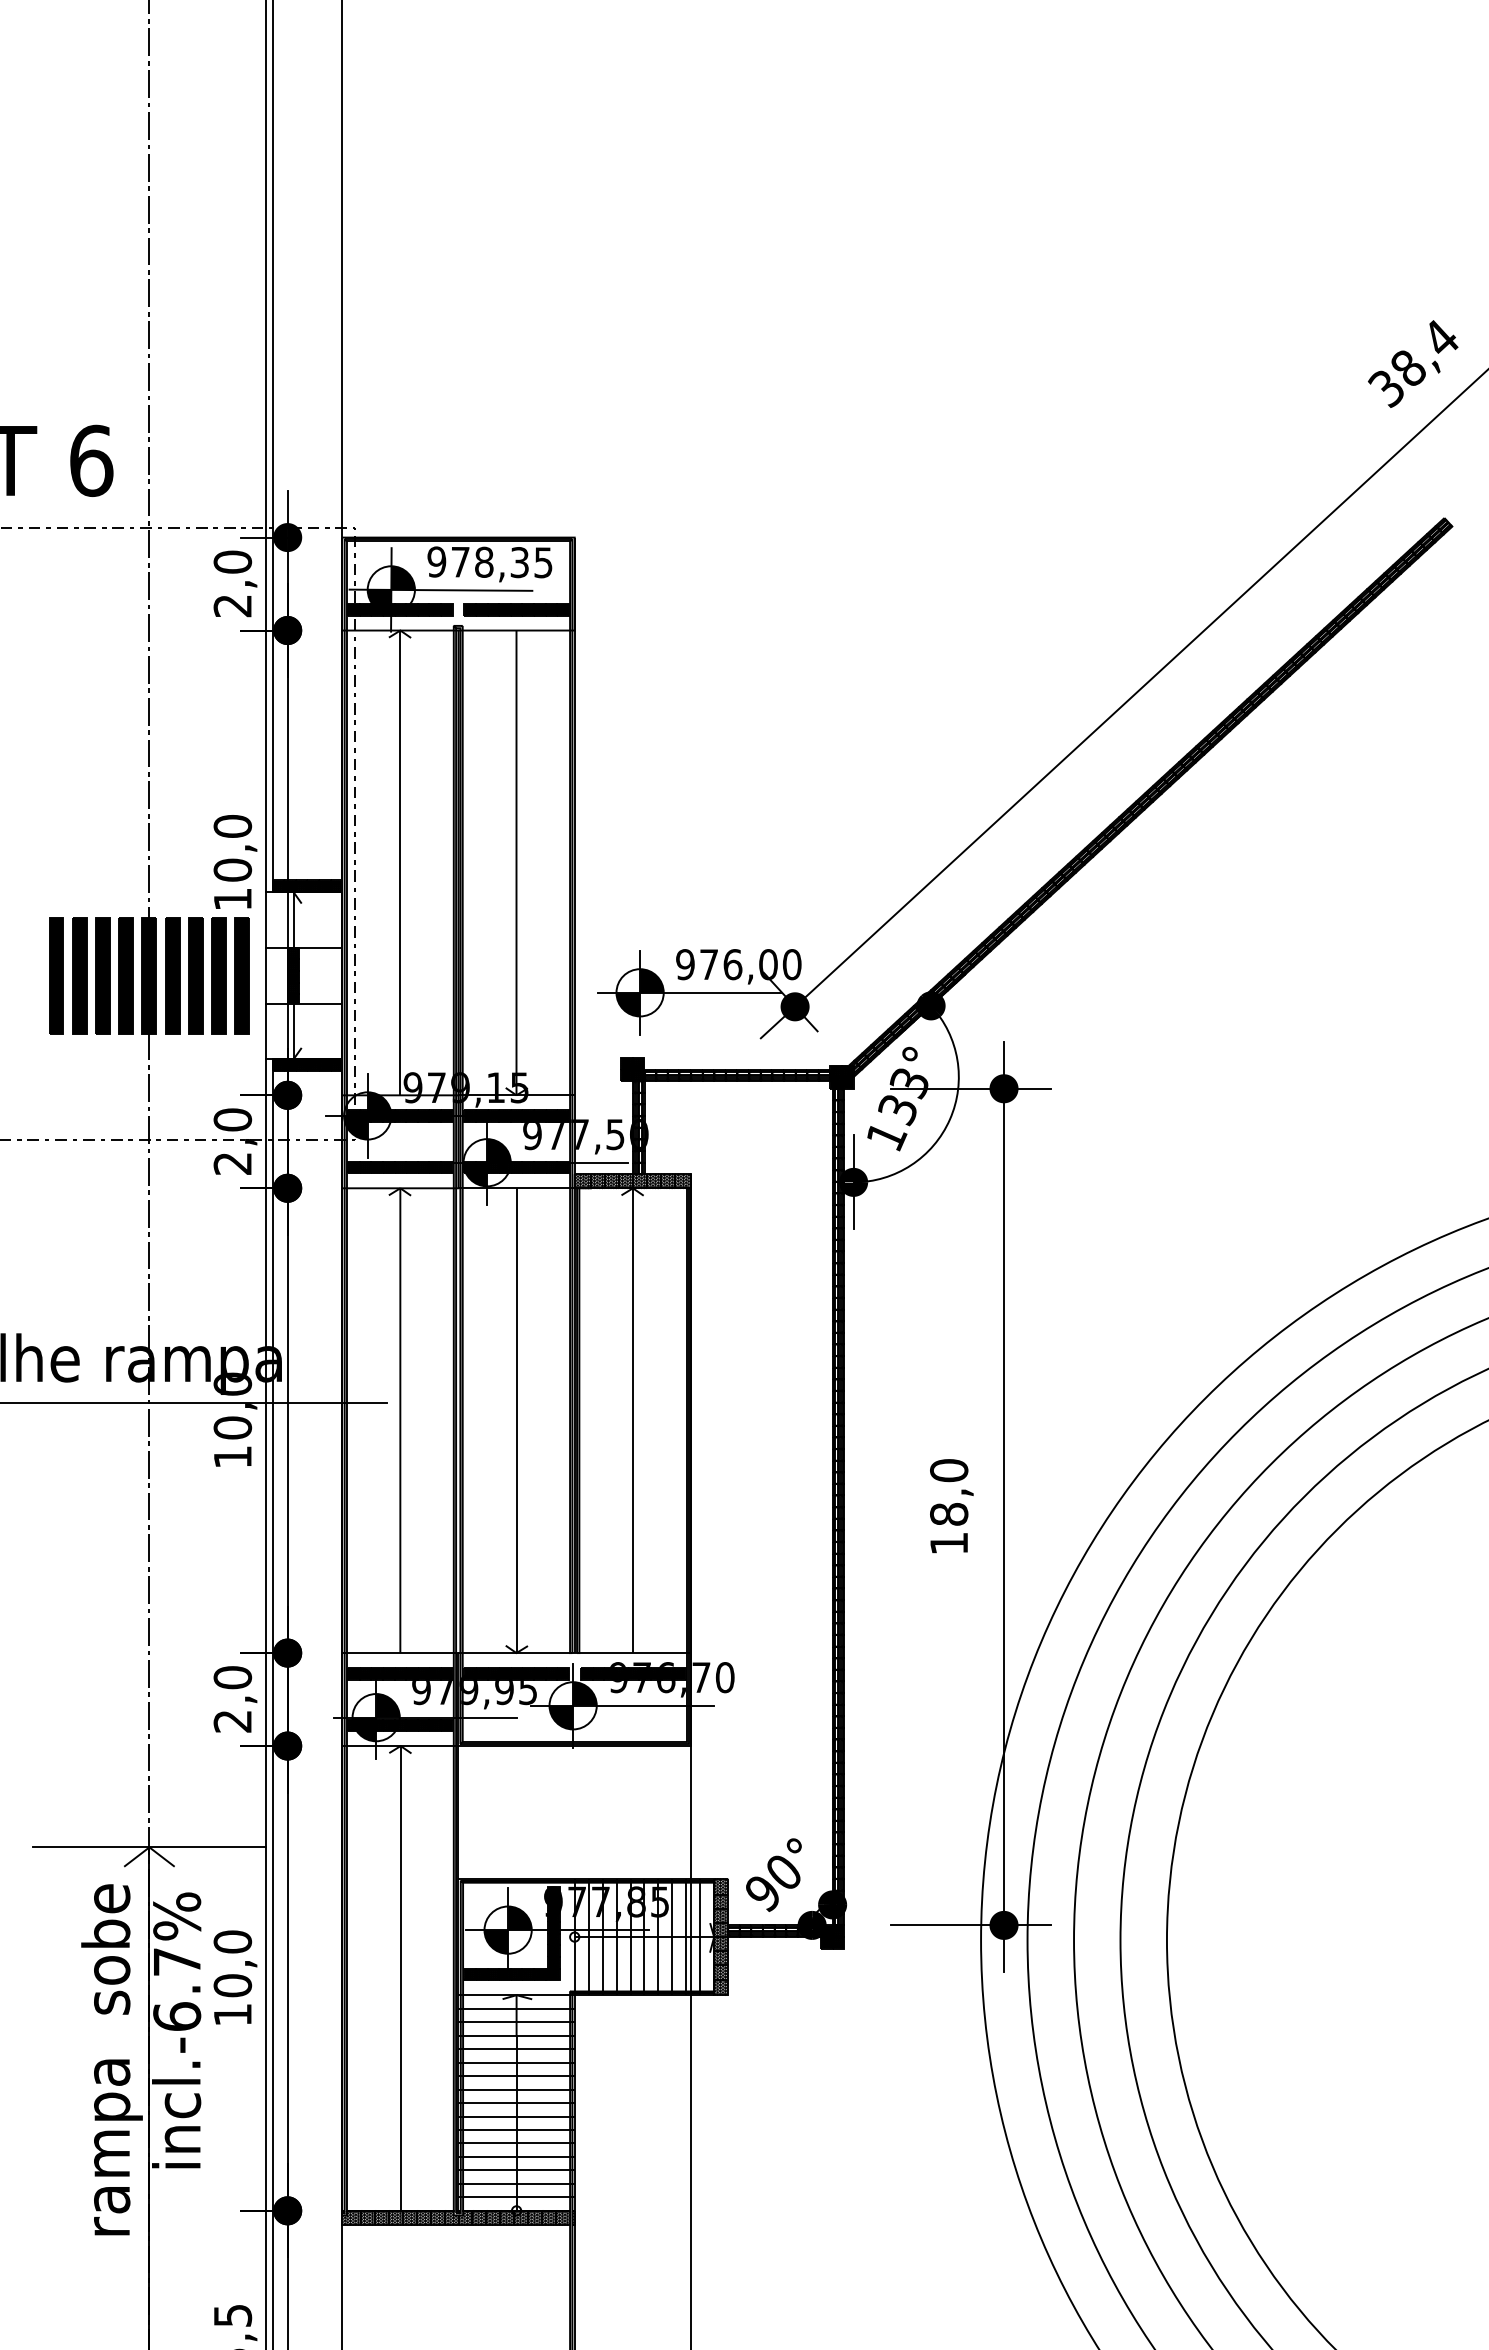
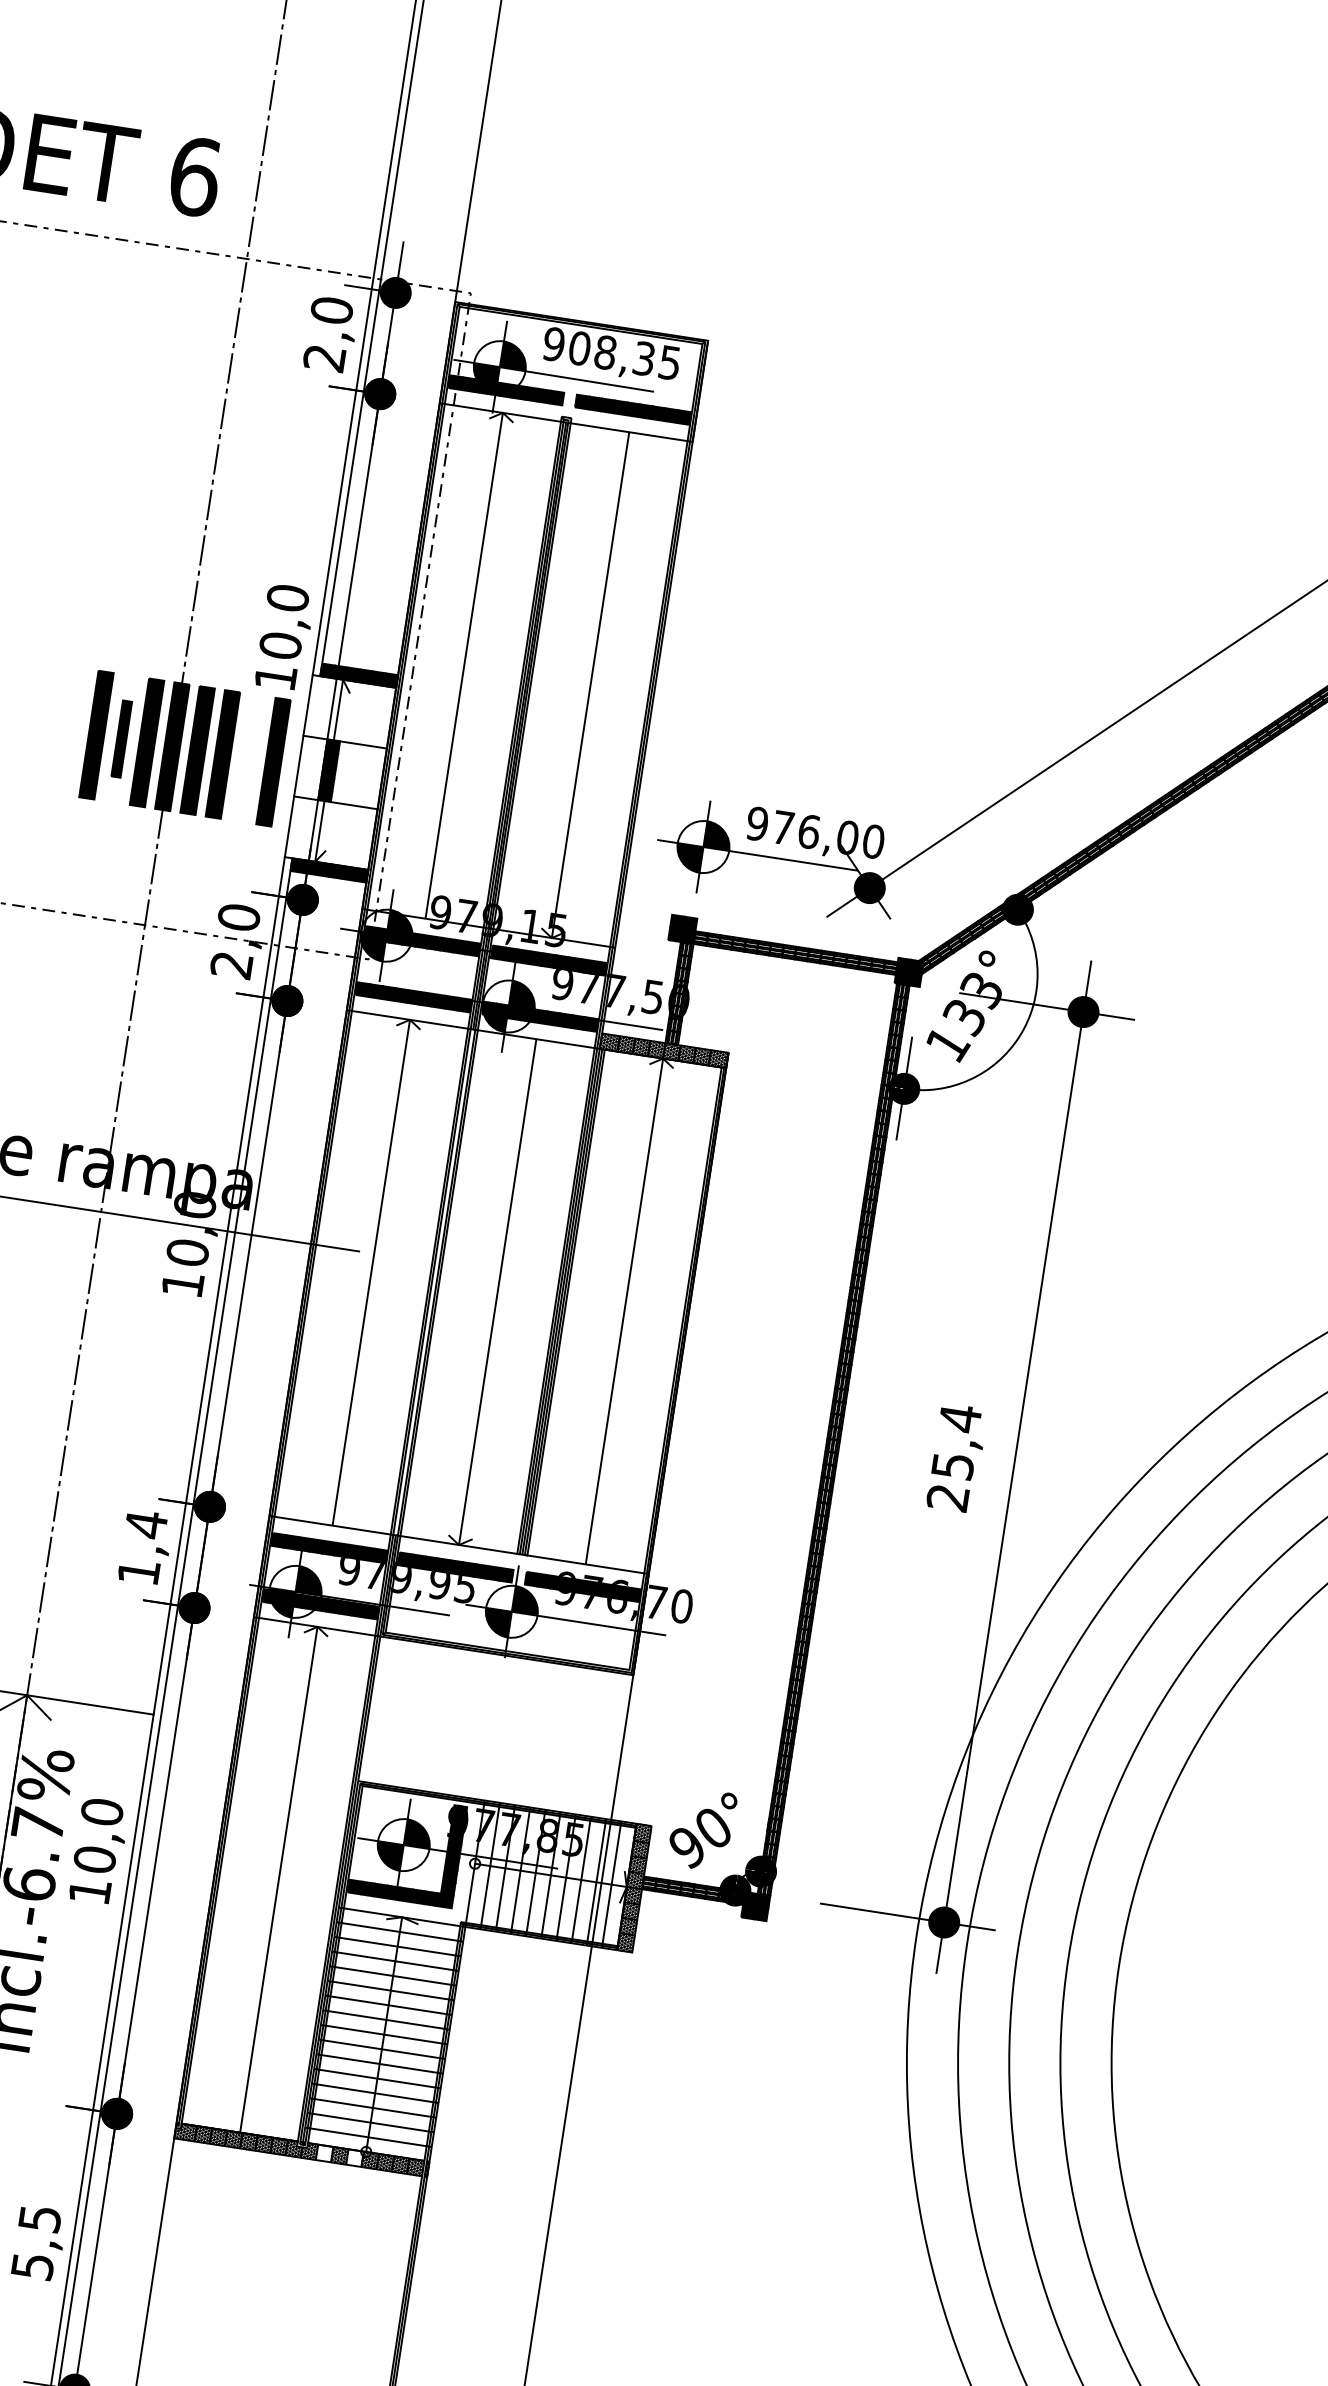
text: (460, 561) -> (579, 347), 978,35 -> 908,35
part: (56, 975) -> (71, 731), removed
part: (102, 975) -> (121, 738), size x0.6
part: (218, 975) -> (247, 757), removed
text: (949, 1506) -> (954, 1457), 18,0 -> 25,4
text: (232, 1698) -> (142, 1547), 2,0 -> 1,4
hatch: (479, 2217) -> (324, 2153), removed
hatch: (507, 2217) -> (355, 2157), removed

